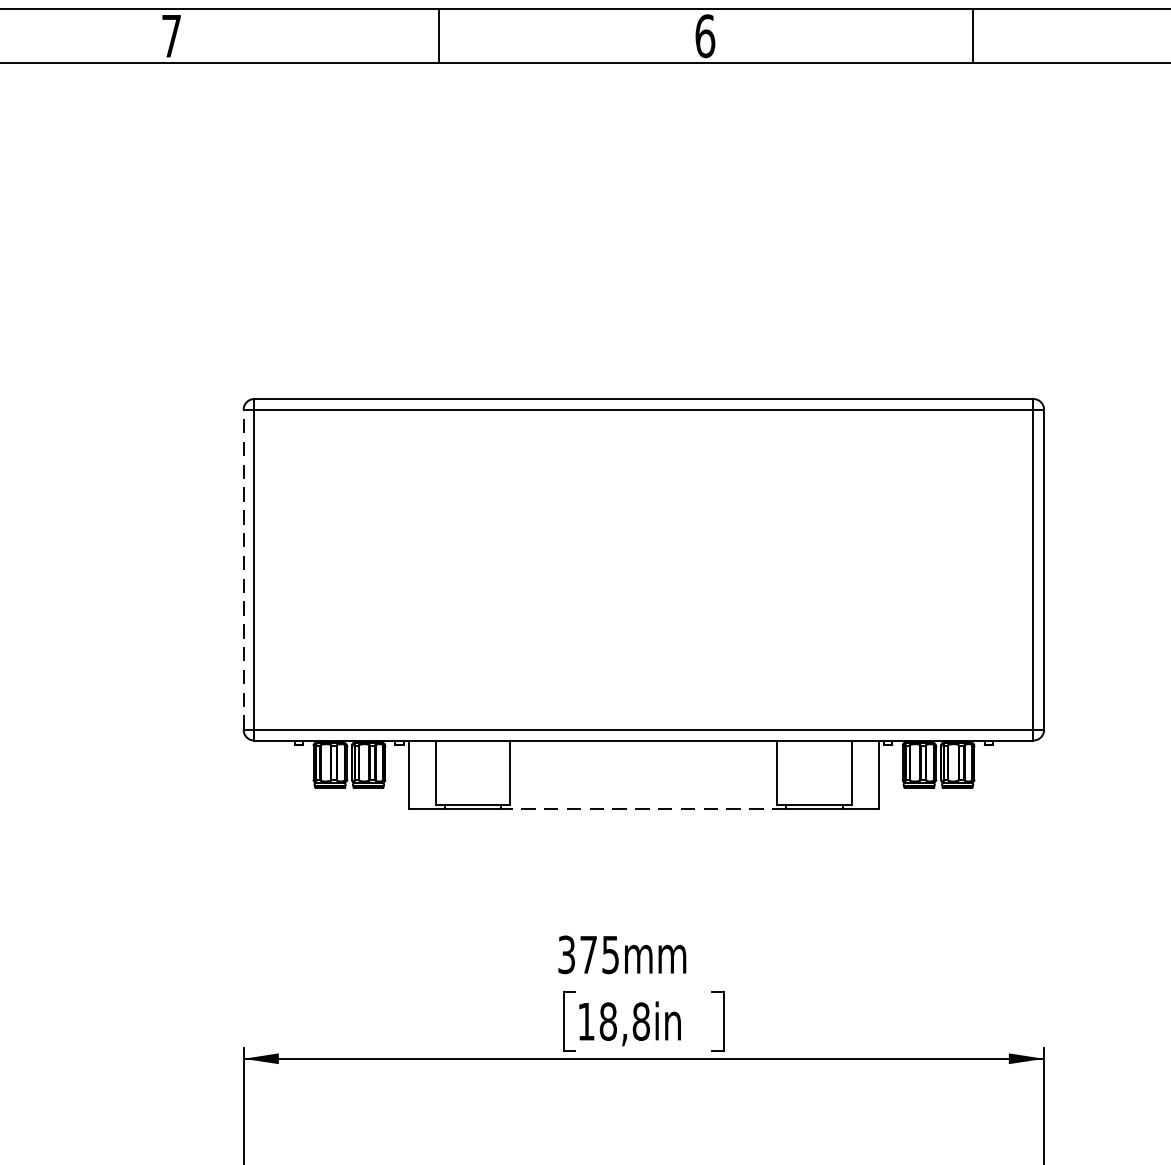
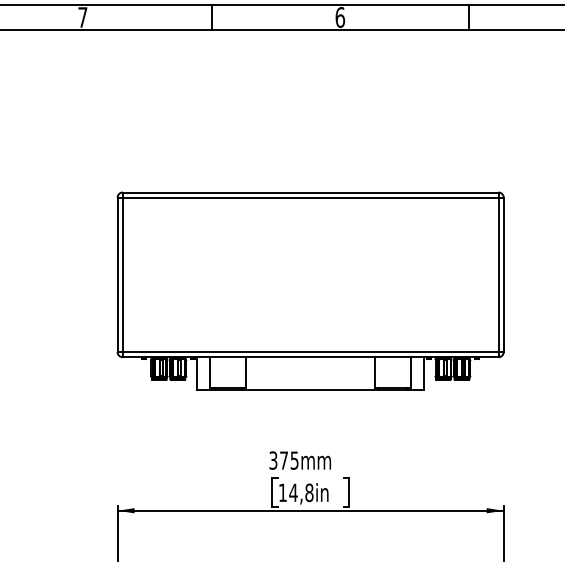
line: (243, 569) -> (117, 274), dashed -> solid
line: (643, 809) -> (310, 390), dashed -> solid
text: (608, 1020) -> (293, 492), 18,8in -> 14,8in

